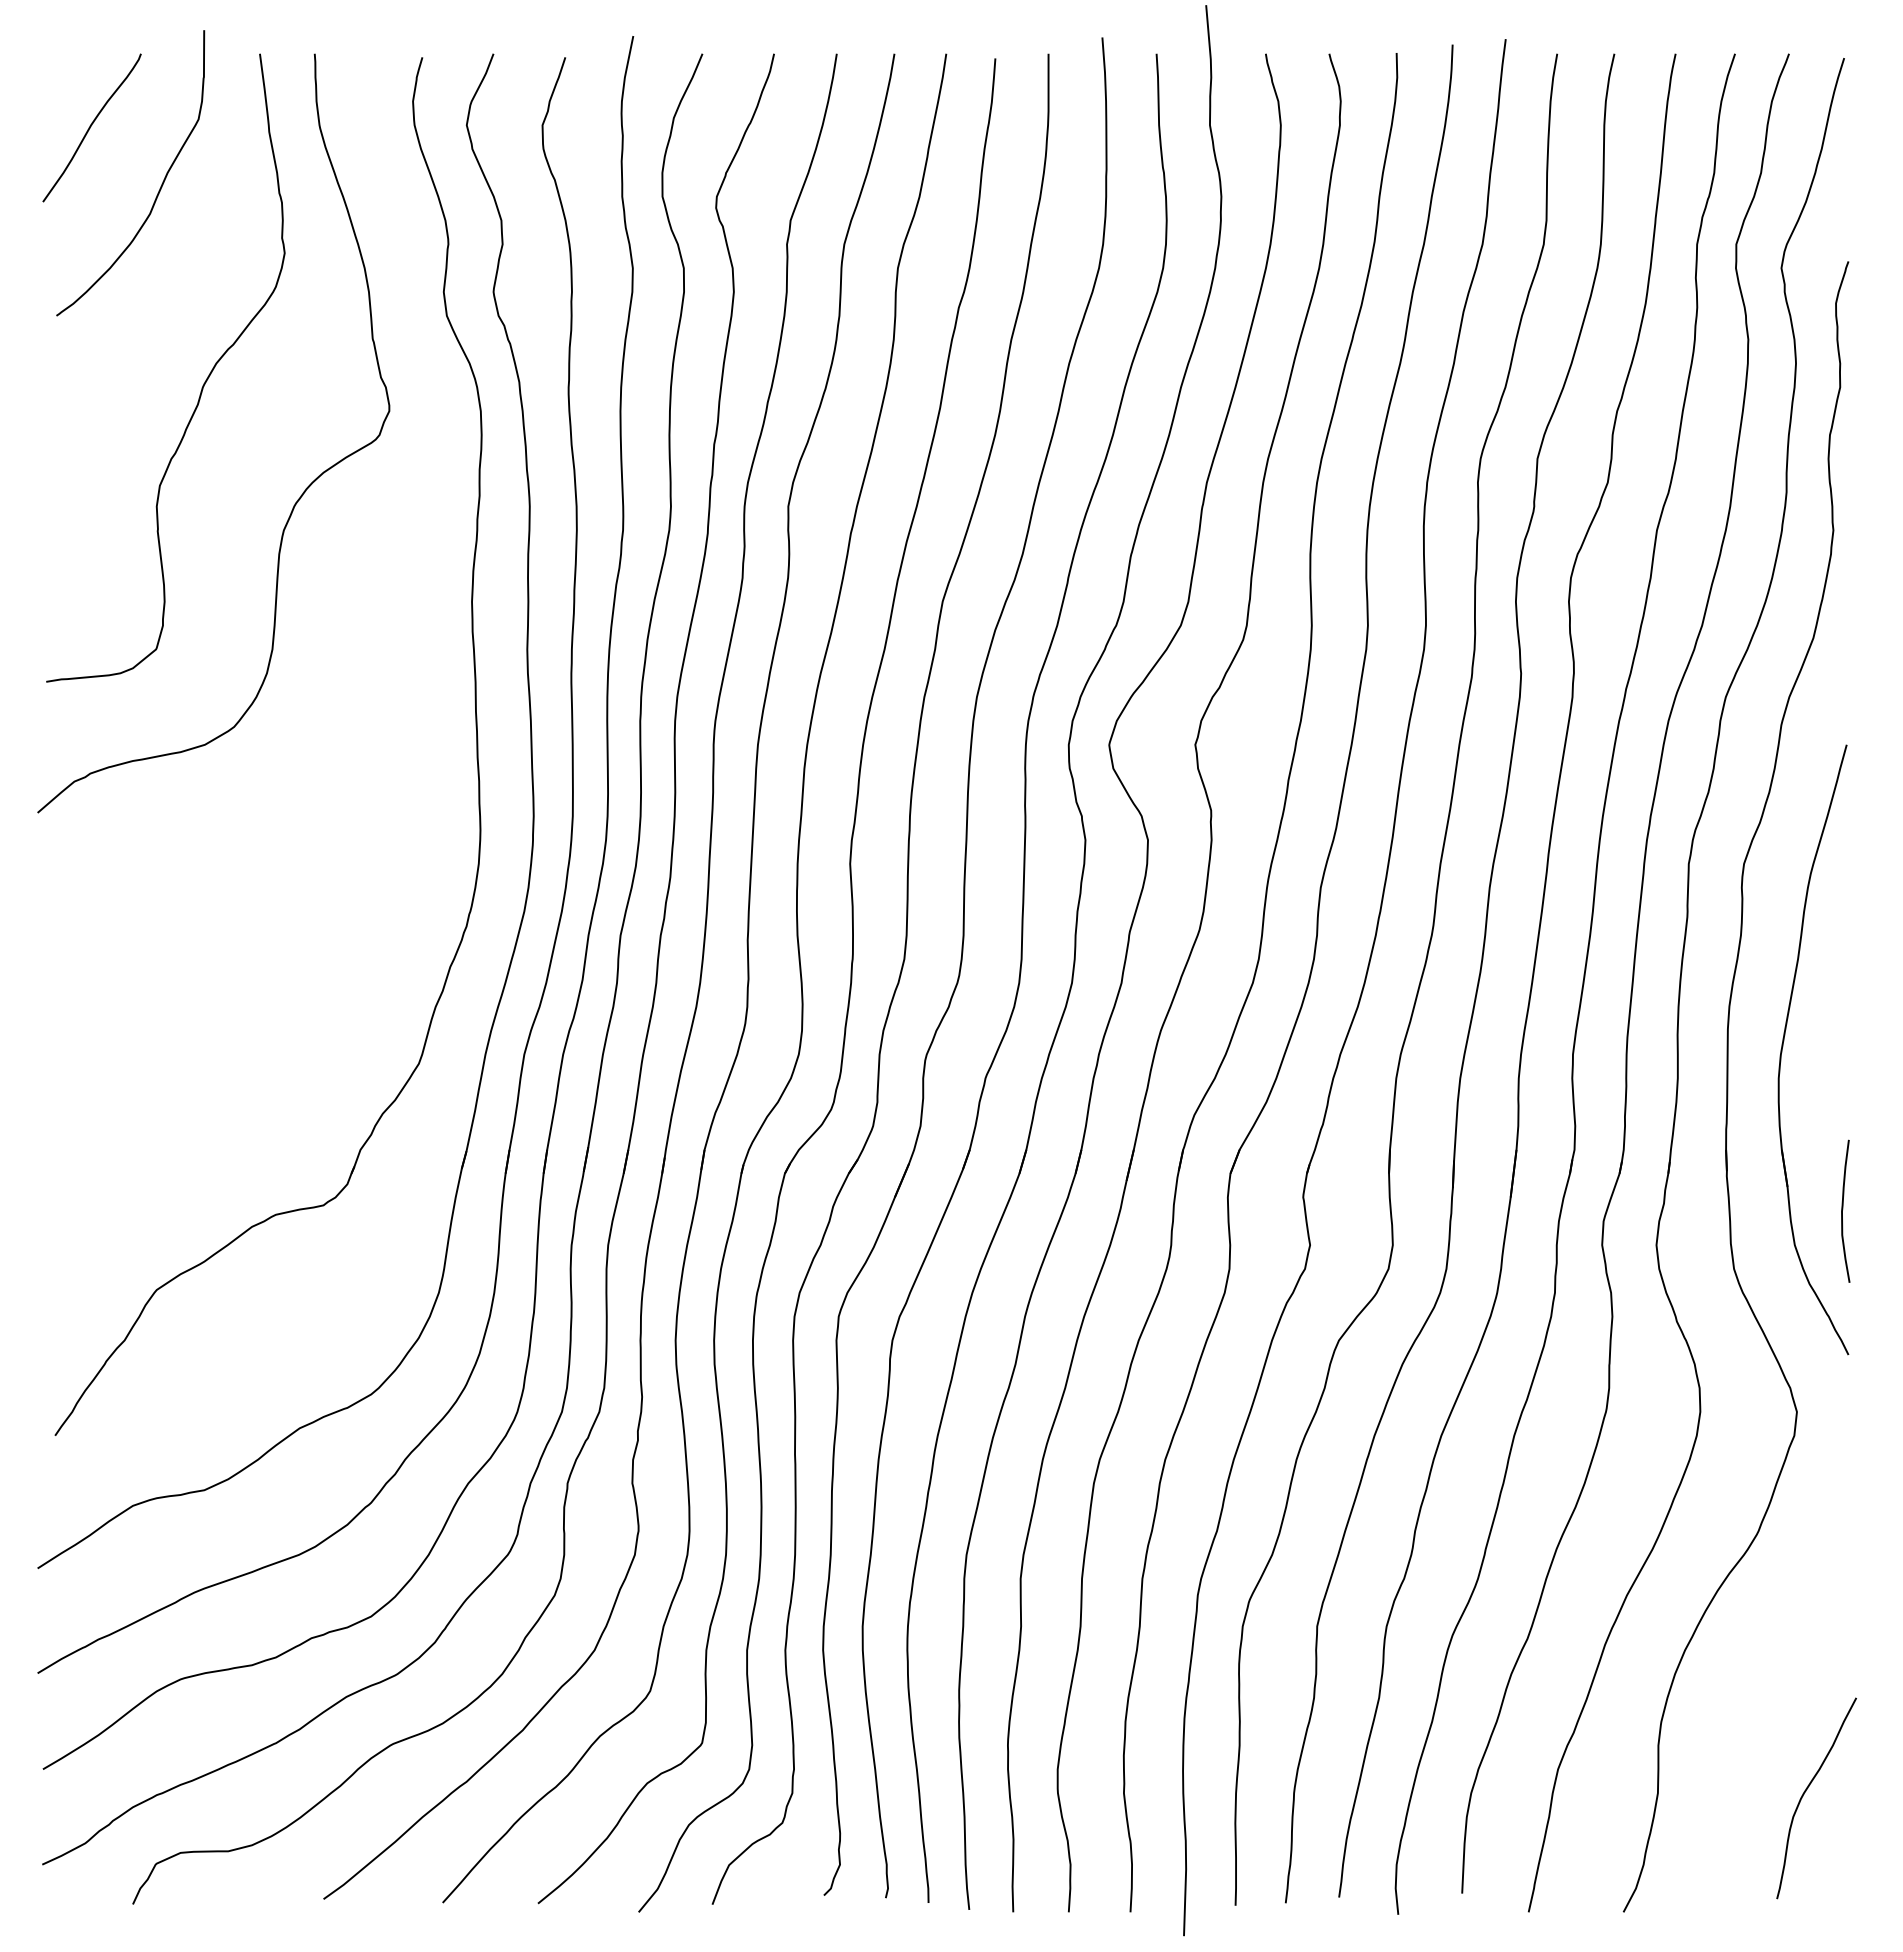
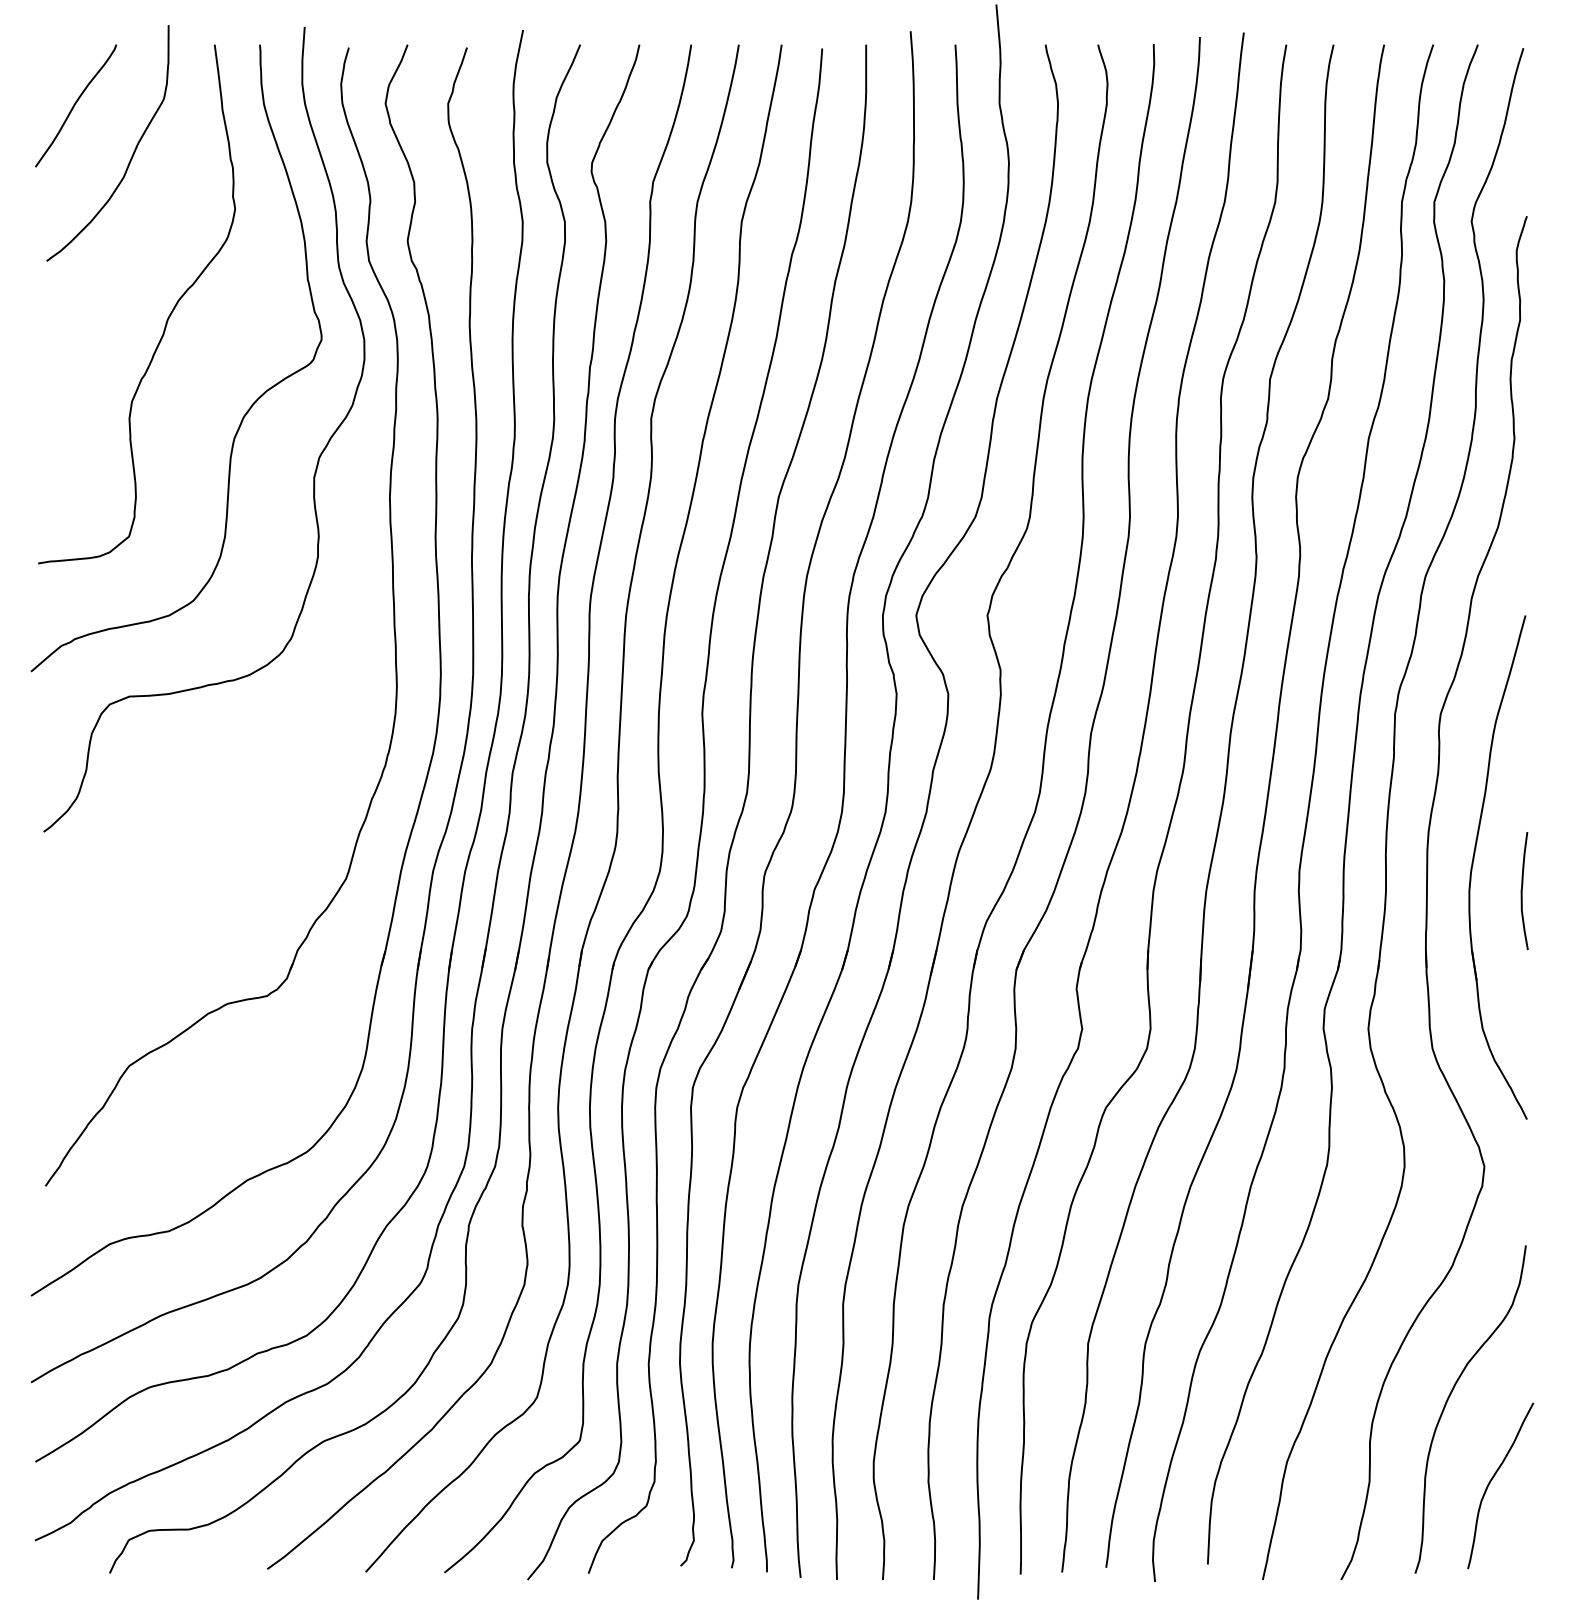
curve: (385, 553) -> (318, 457), added
curve: (1843, 1209) -> (1522, 889), moved
curve: (1754, 1692) -> (1449, 1398), added

